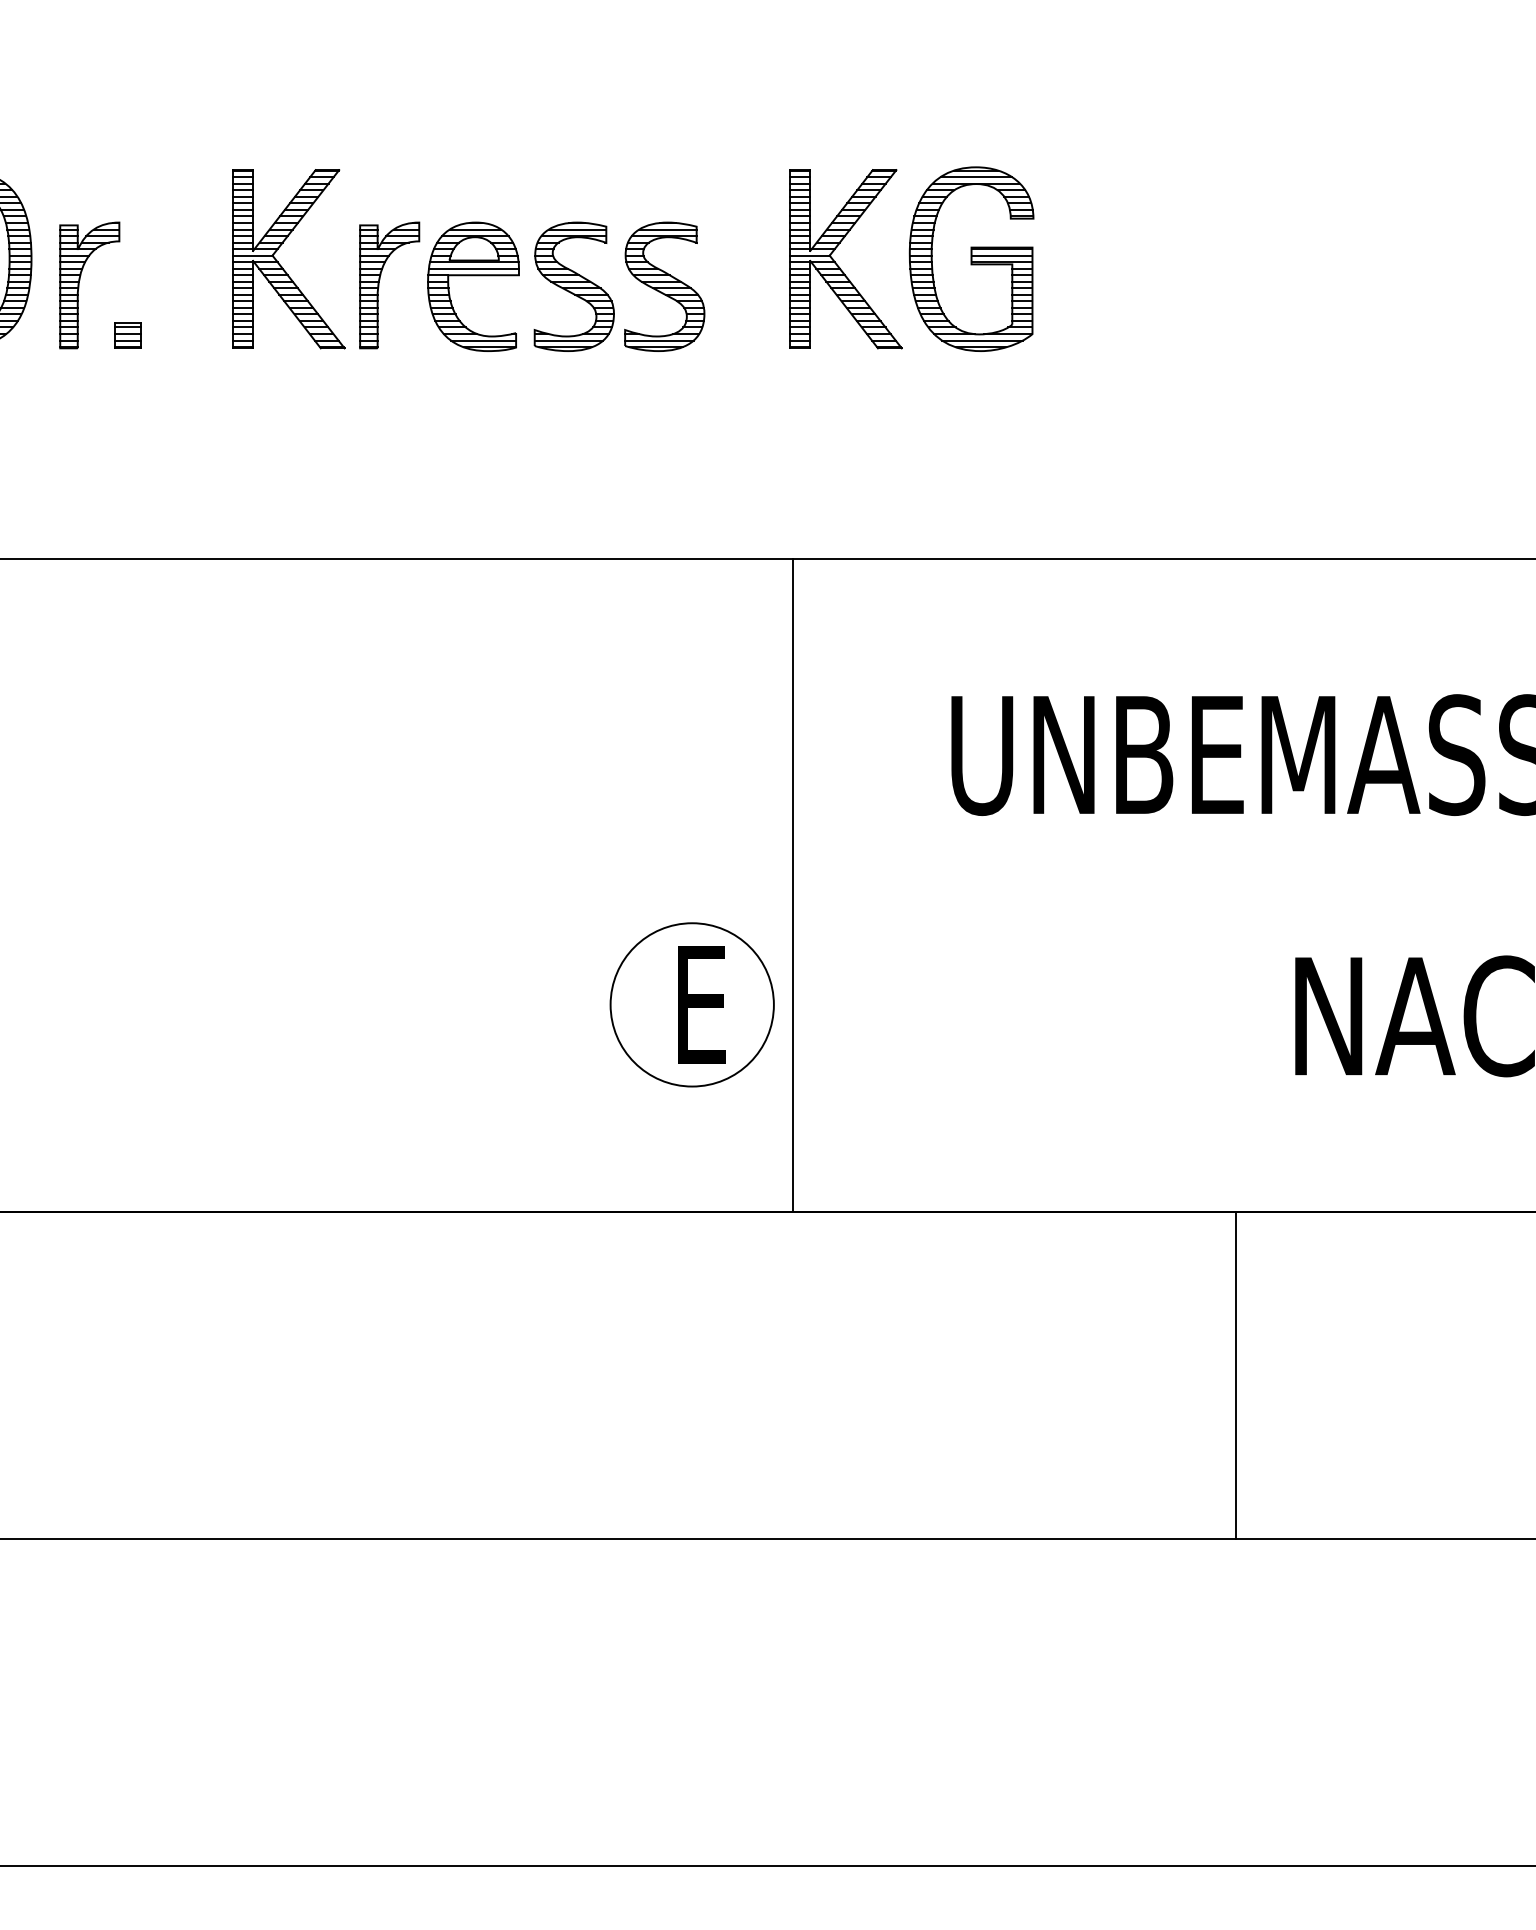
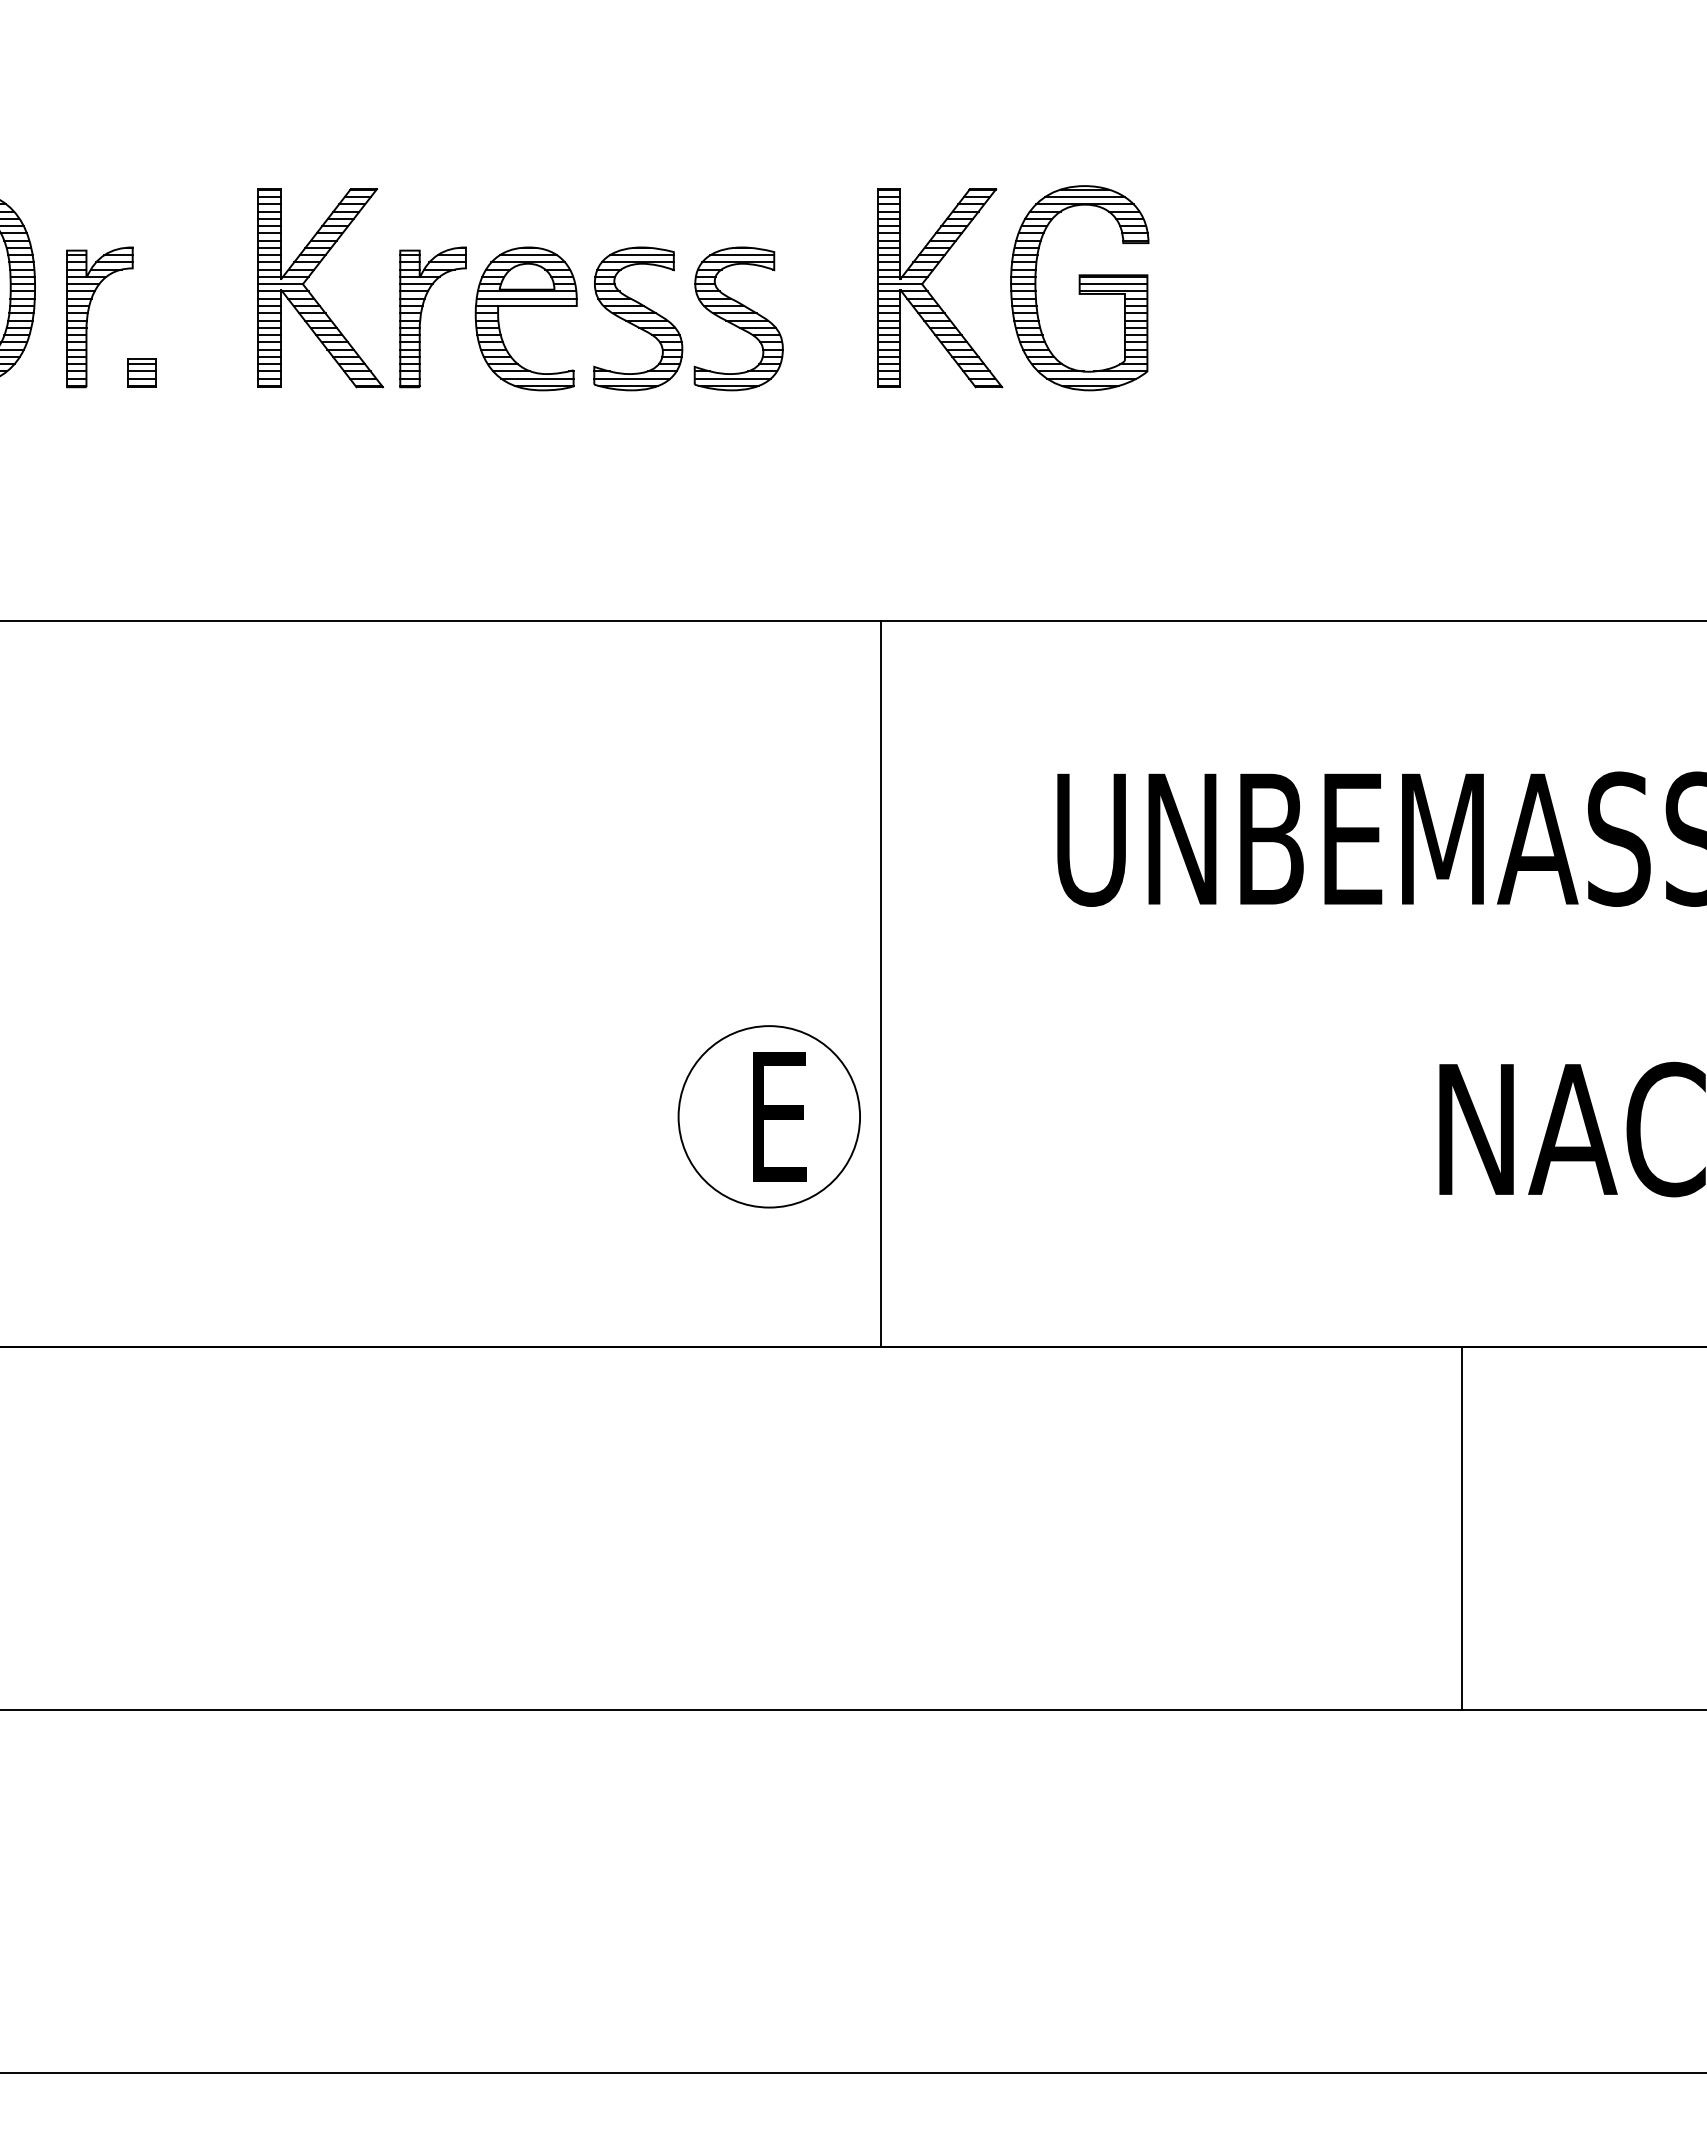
line: (1235, 1375) -> (1461, 1528), moved

